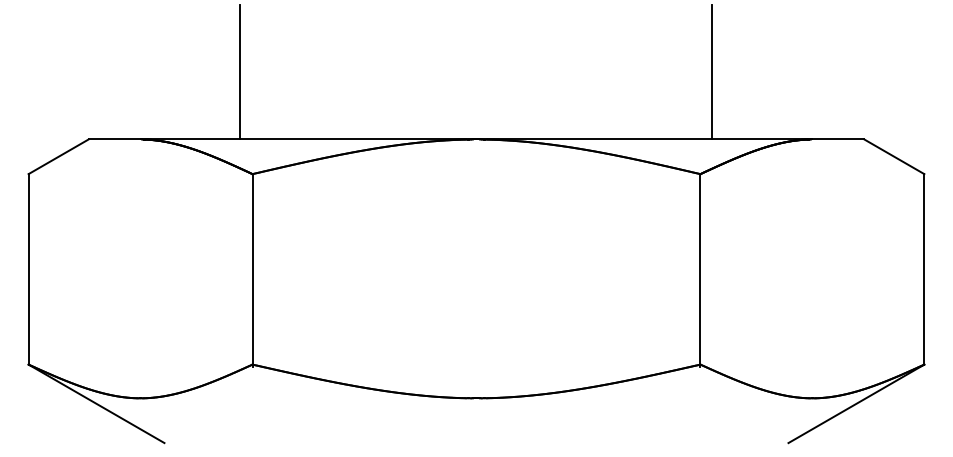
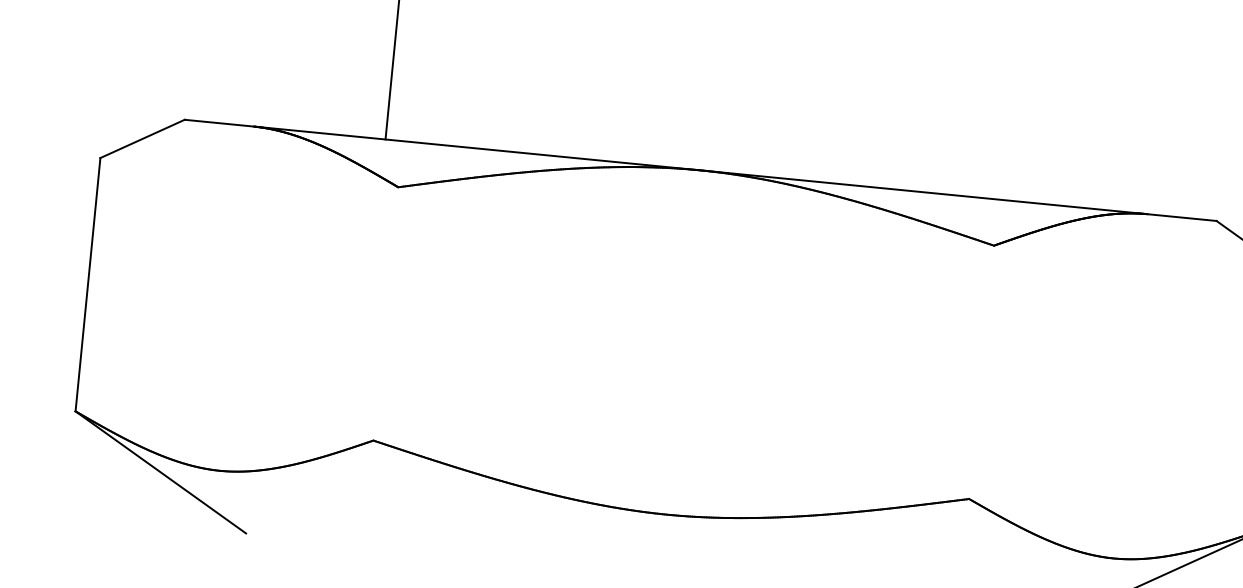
line: (711, 71) -> (1022, 110), removed
line: (252, 270) -> (385, 315), removed
line: (700, 270) -> (981, 373), removed

